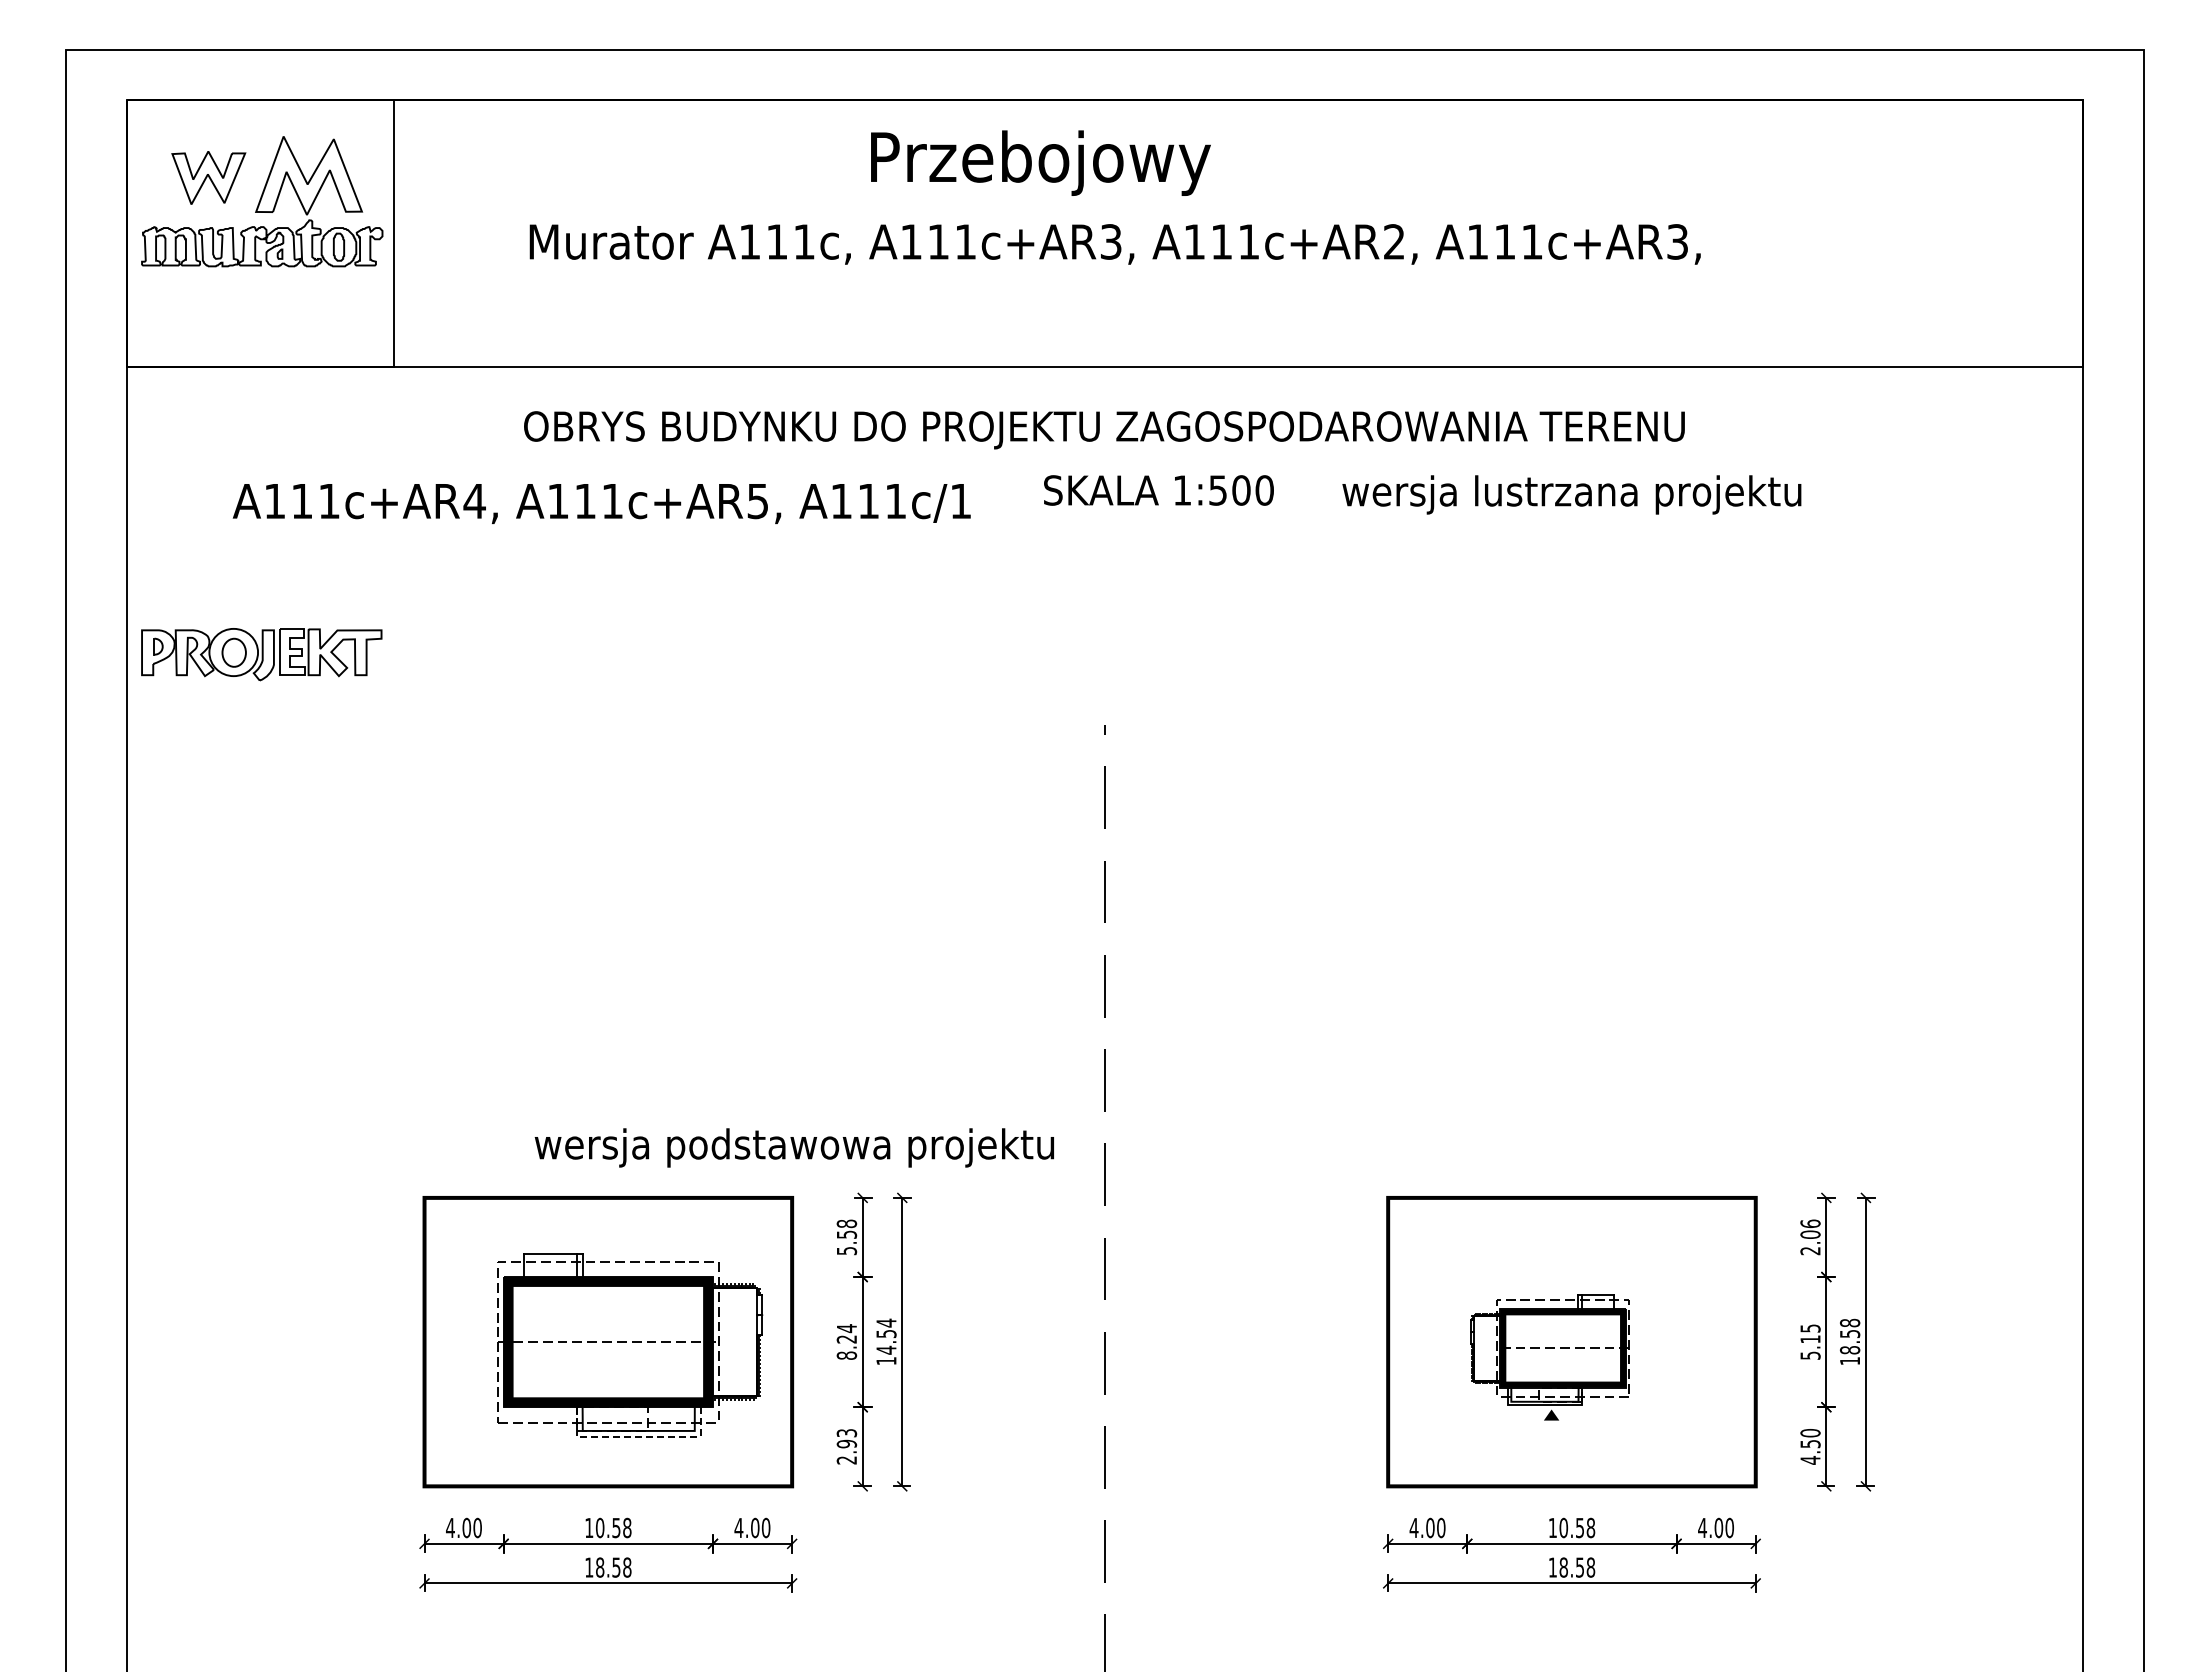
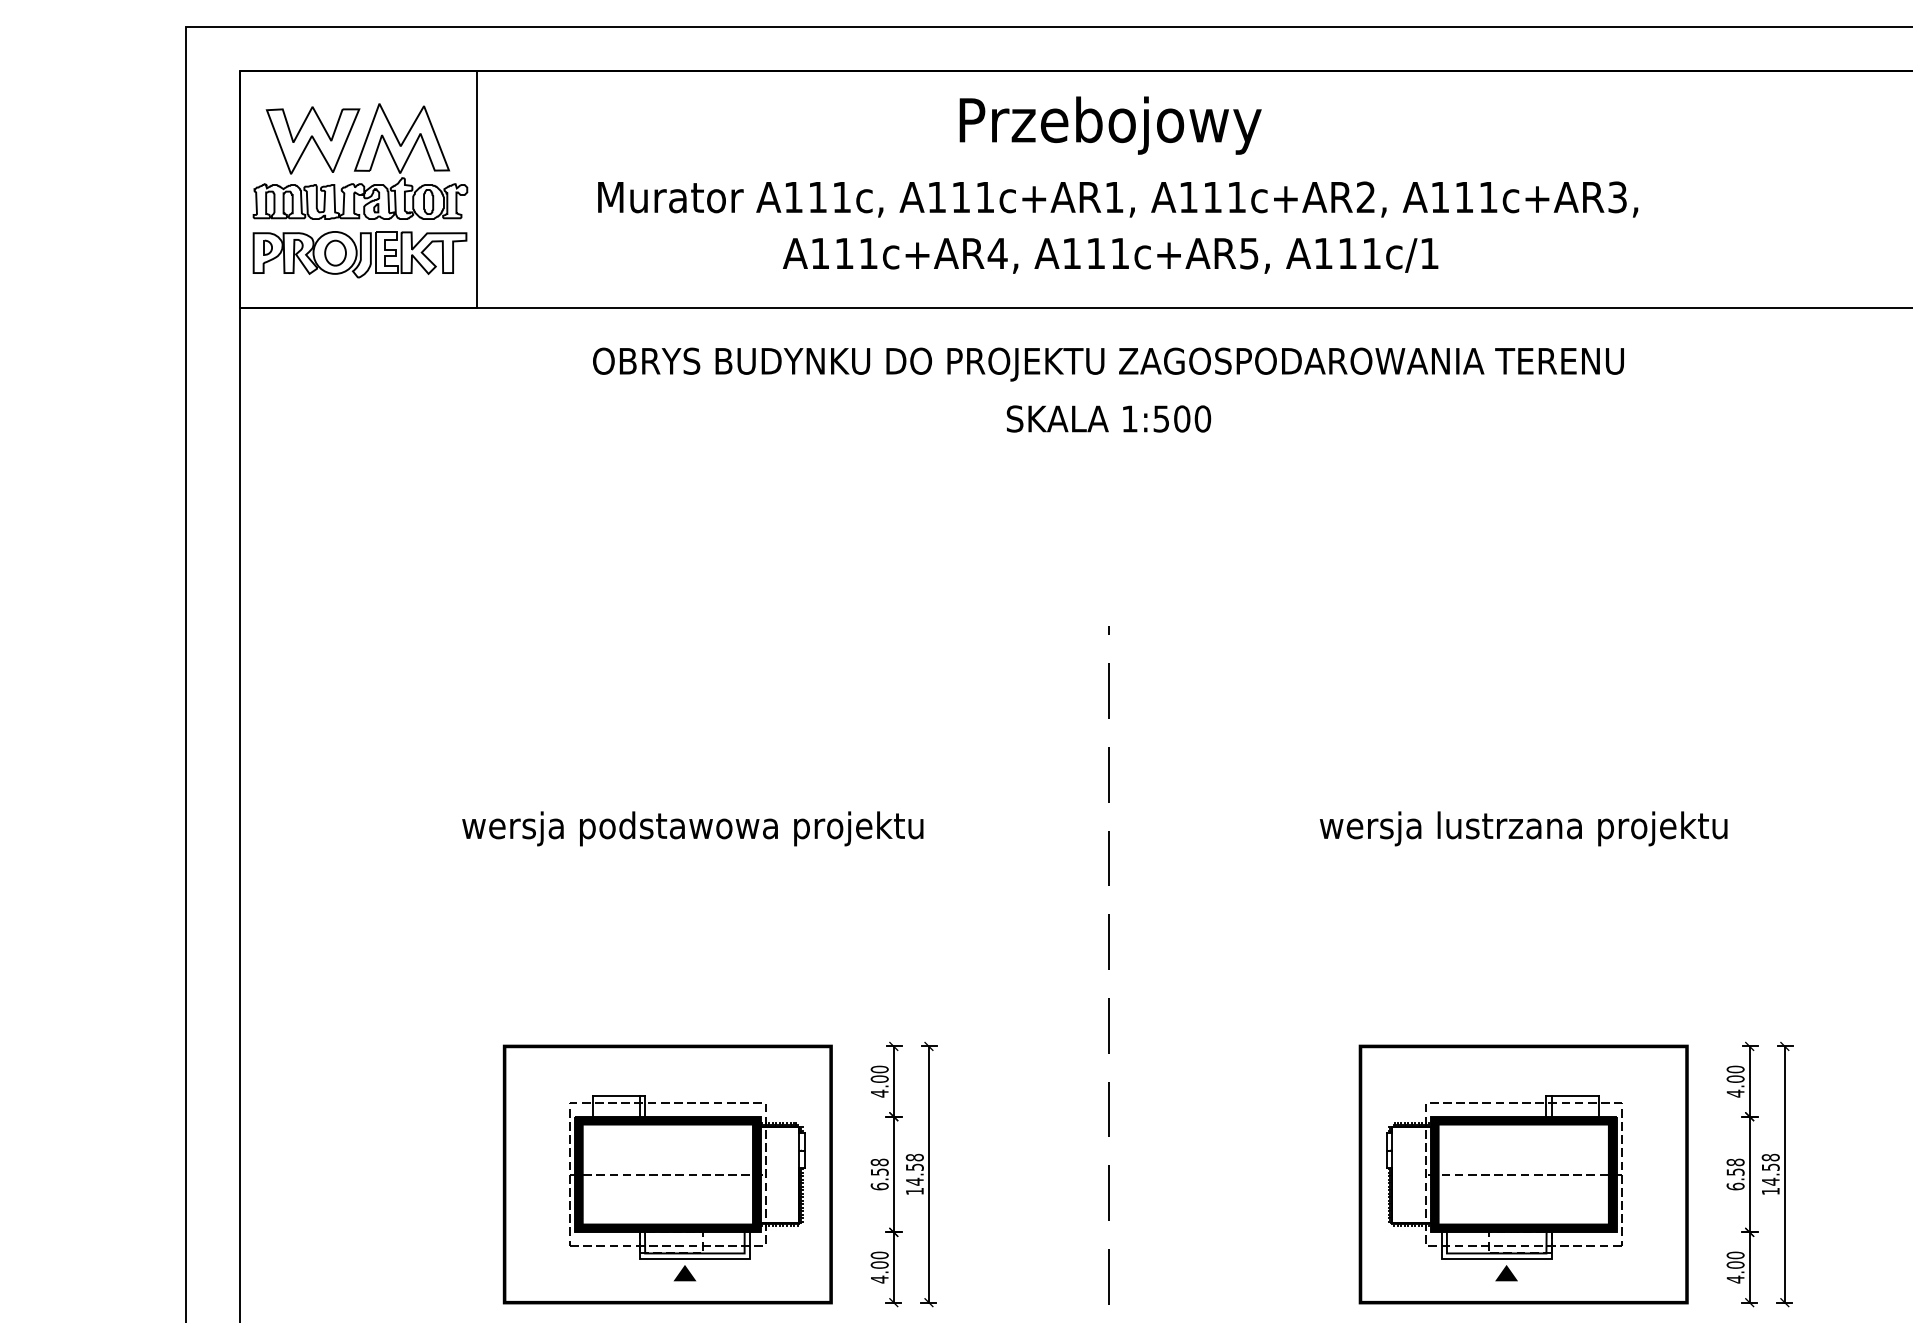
text: (1040, 162) -> (1110, 125), moved
part: (208, 177) -> (312, 140), size x1.43
text: (1111, 241) -> (1114, 196), A111c+AR3, -> A111c+AR1,
text: (1158, 490) -> (1108, 419), moved
text: (1571, 494) -> (1523, 828), moved
text: (601, 503) -> (1110, 255), moved
part: (261, 654) -> (359, 254), moved
text: (793, 1147) -> (691, 828), moved
text: (846, 1237) -> (879, 1081), 5.58 -> 4.00
text: (1810, 1237) -> (1735, 1081), 2.06 -> 4.00
text: (886, 1322) -> (914, 1157), 14.54 -> 14.58
text: (846, 1341) -> (879, 1173), 8.24 -> 6.58
text: (1810, 1341) -> (1735, 1173), 5.15 -> 6.58
text: (1849, 1349) -> (1770, 1181), 18.58 -> 14.58
part: (1549, 1357) -> (1503, 1188), size x1.67
line: (638, 1436) -> (694, 1258), dashed -> solid
text: (1810, 1443) -> (1735, 1264), 4.50 -> 4.00
text: (846, 1446) -> (879, 1267), 2.93 -> 4.00
fill: (627, 1452) -> (684, 1272), added

